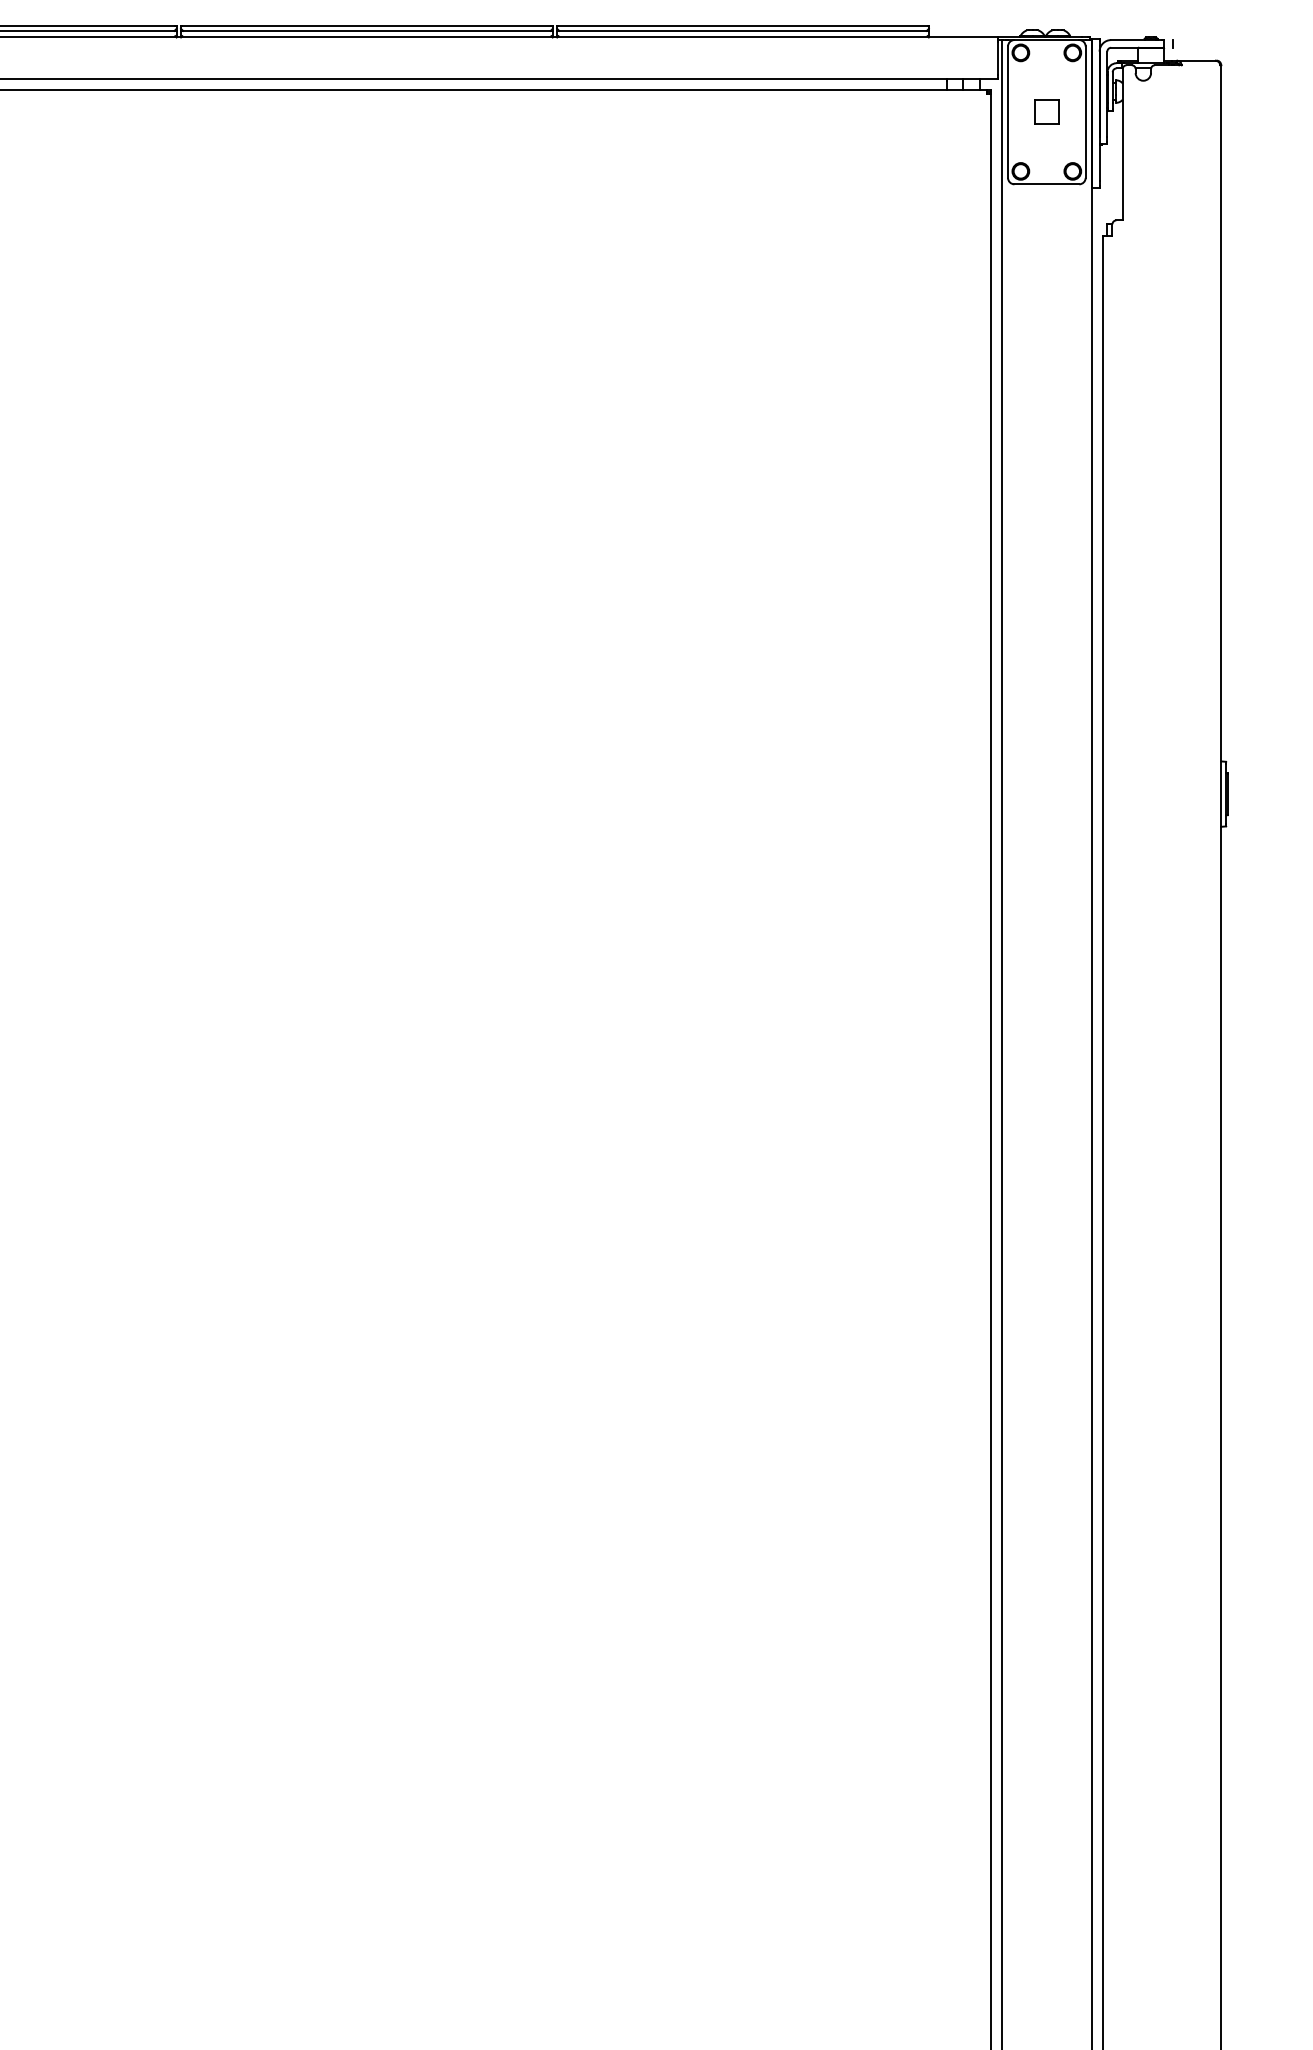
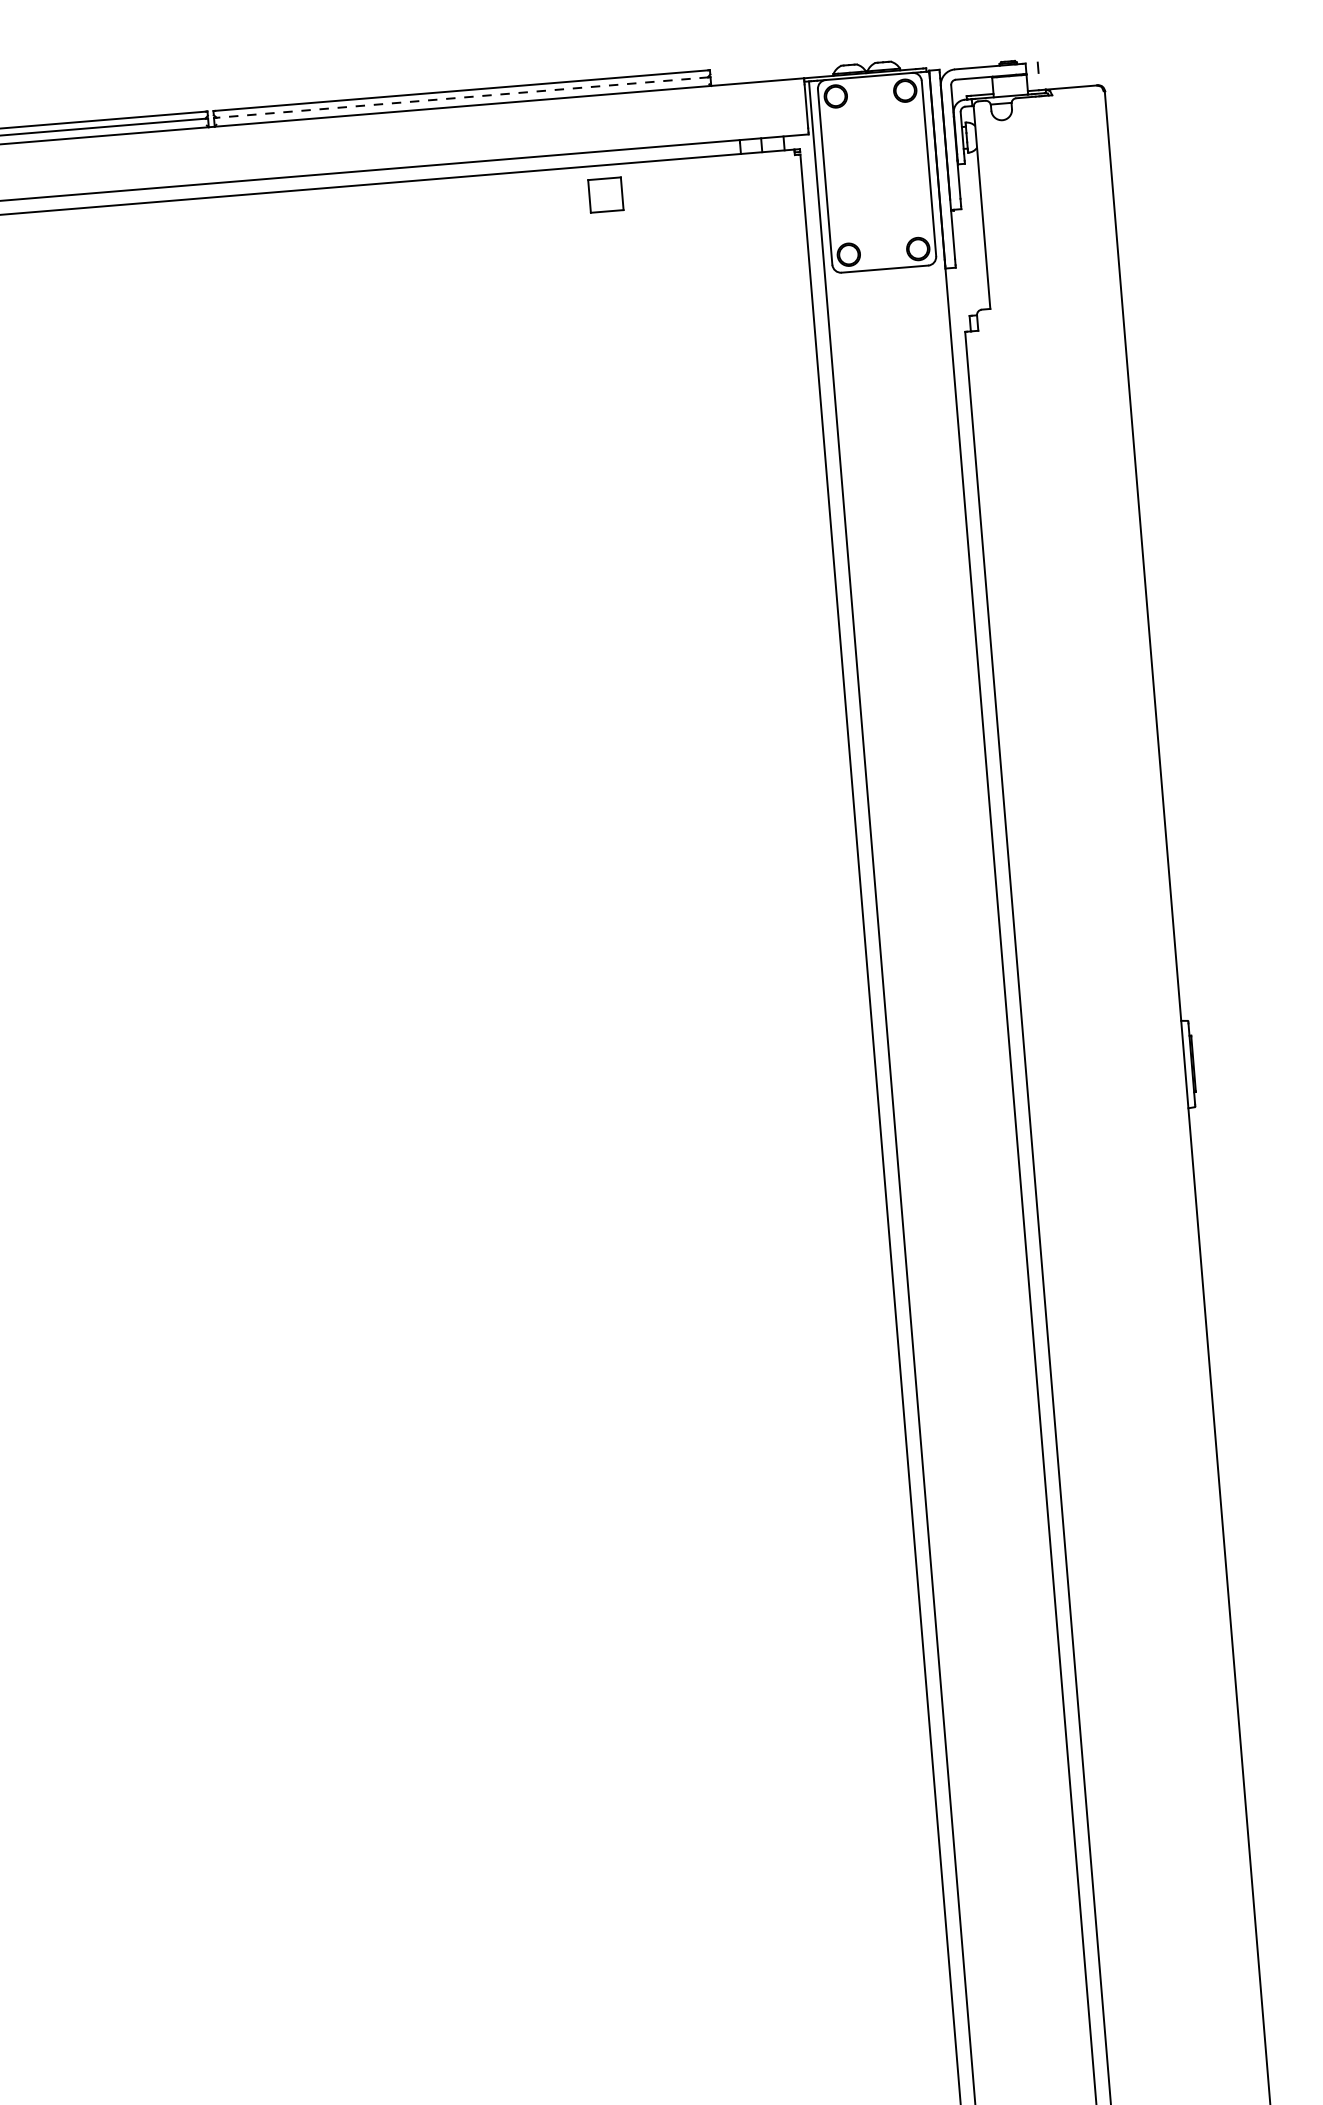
line: (743, 30) -> (462, 96), solid -> dashed
part: (1046, 111) -> (605, 194), moved

